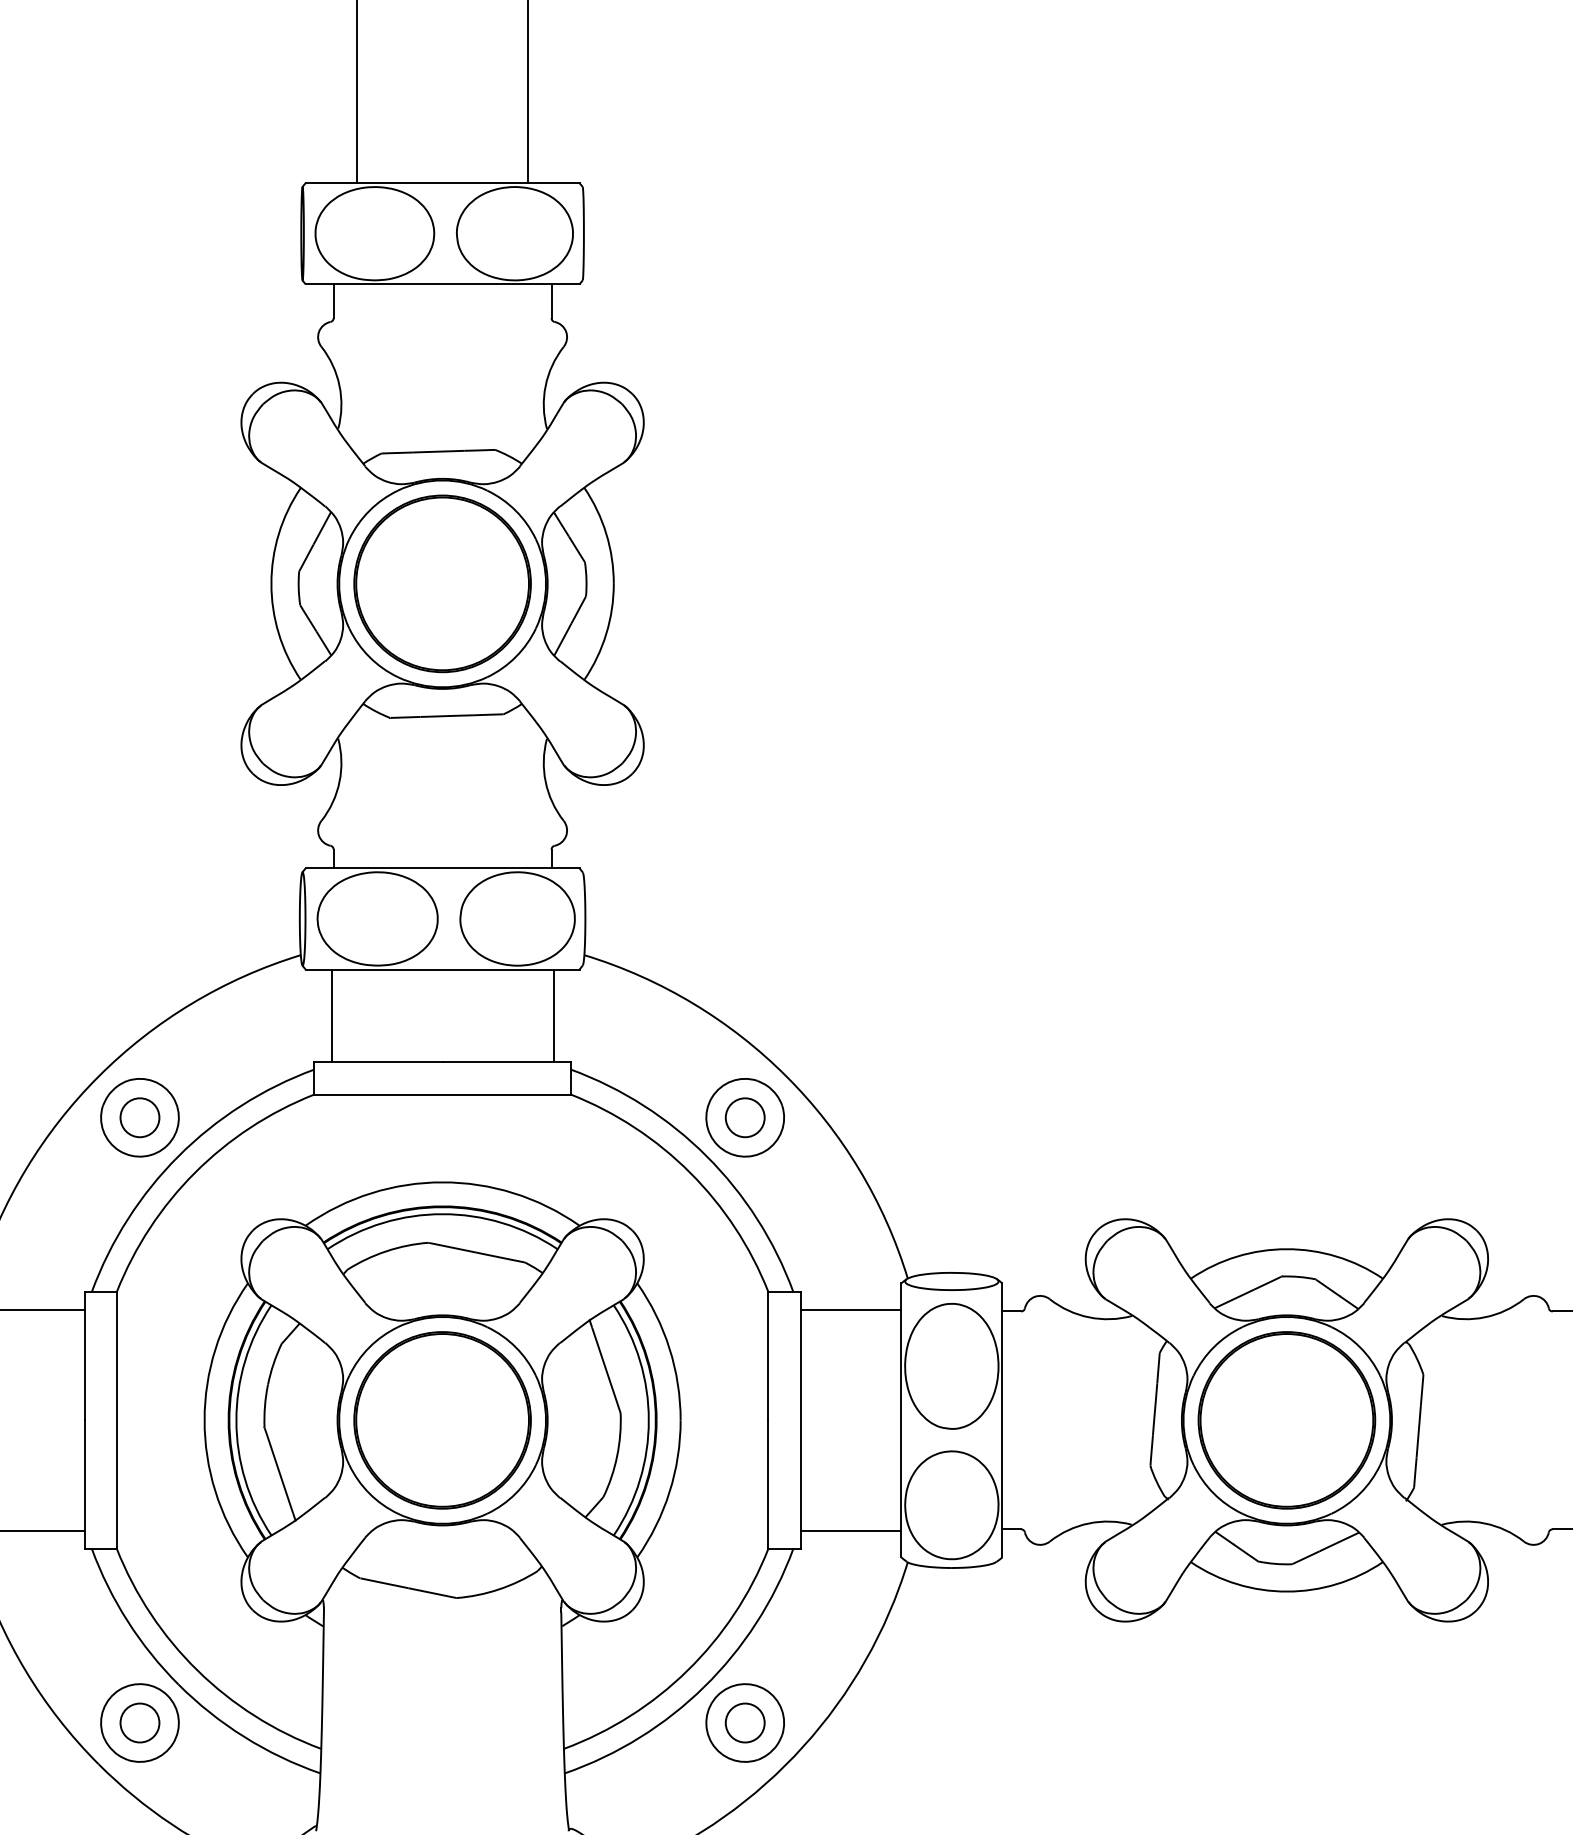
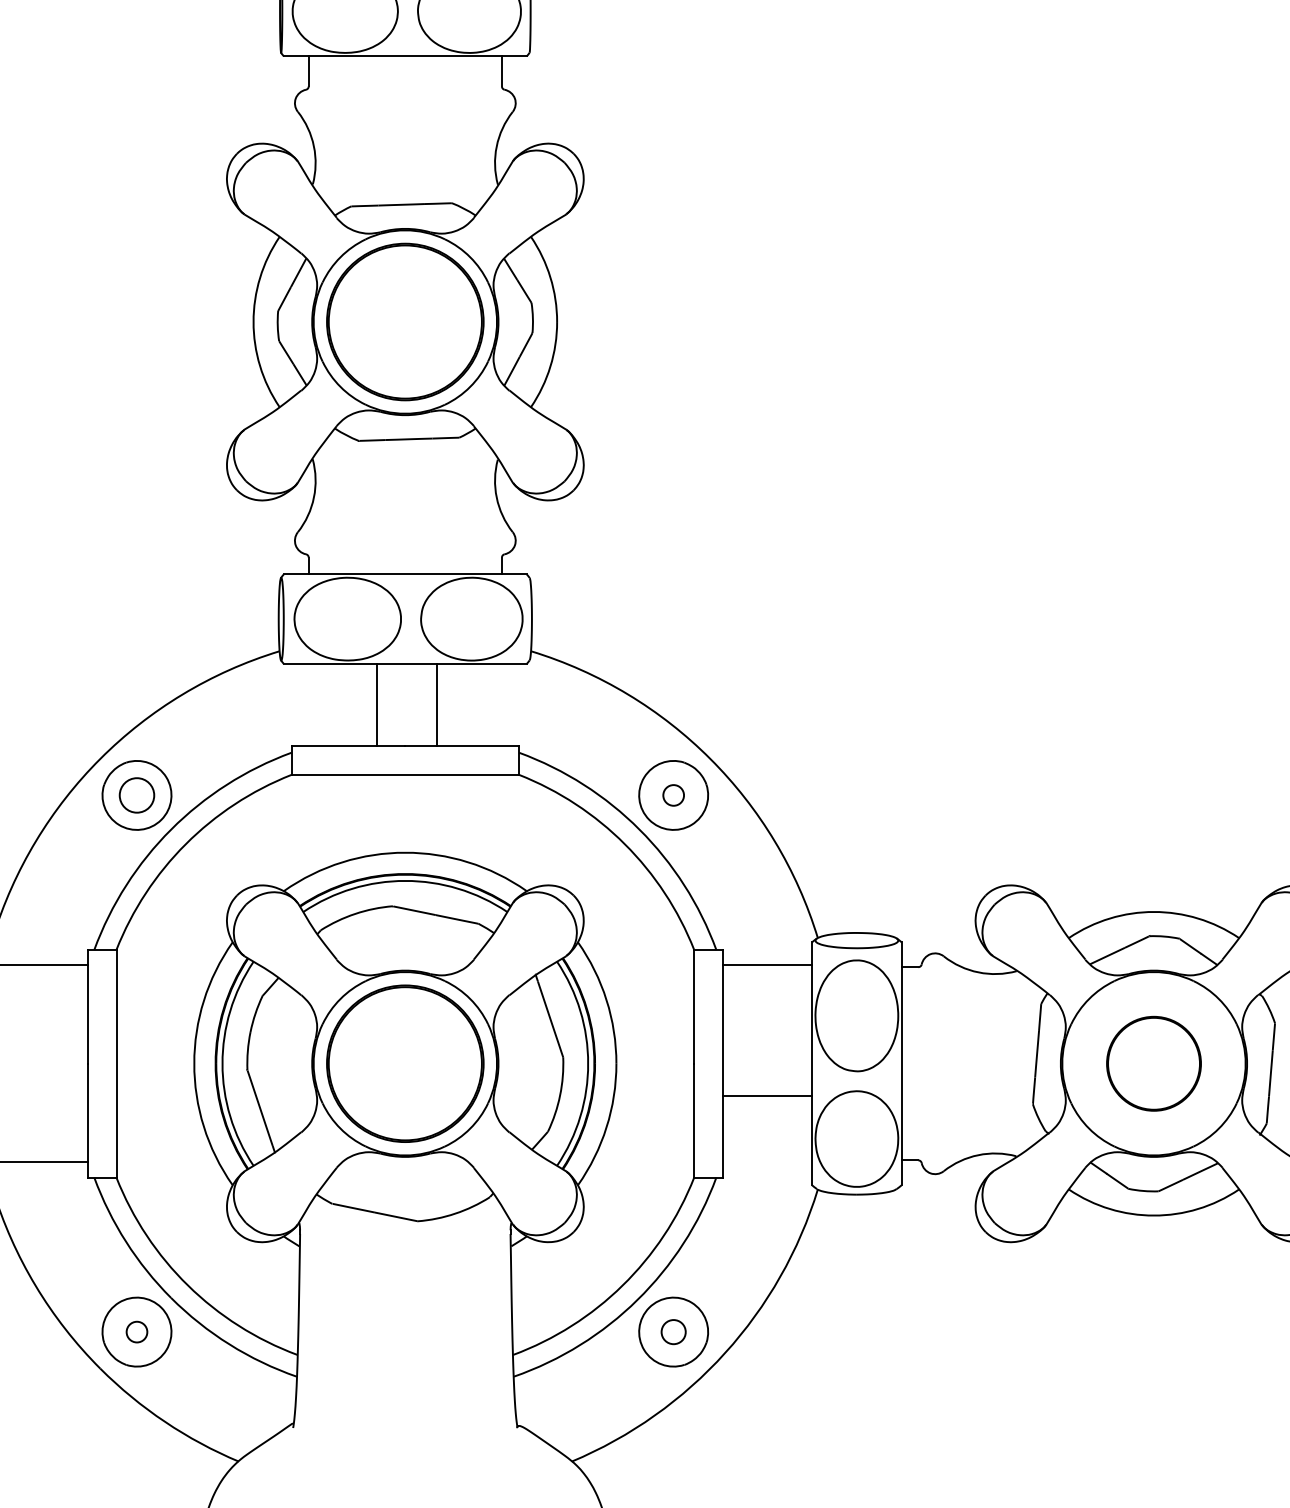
line: (331, 1015) -> (376, 704), moved
line: (553, 1015) -> (437, 704), moved
circle: (744, 1117) -> (673, 795), size x0.6
part: (1286, 1420) -> (1153, 1063), size x0.6
line: (850, 1531) -> (767, 1095), moved
circle: (139, 1722) -> (136, 1331), size x0.6
circle: (744, 1722) -> (673, 1331), size x0.7

